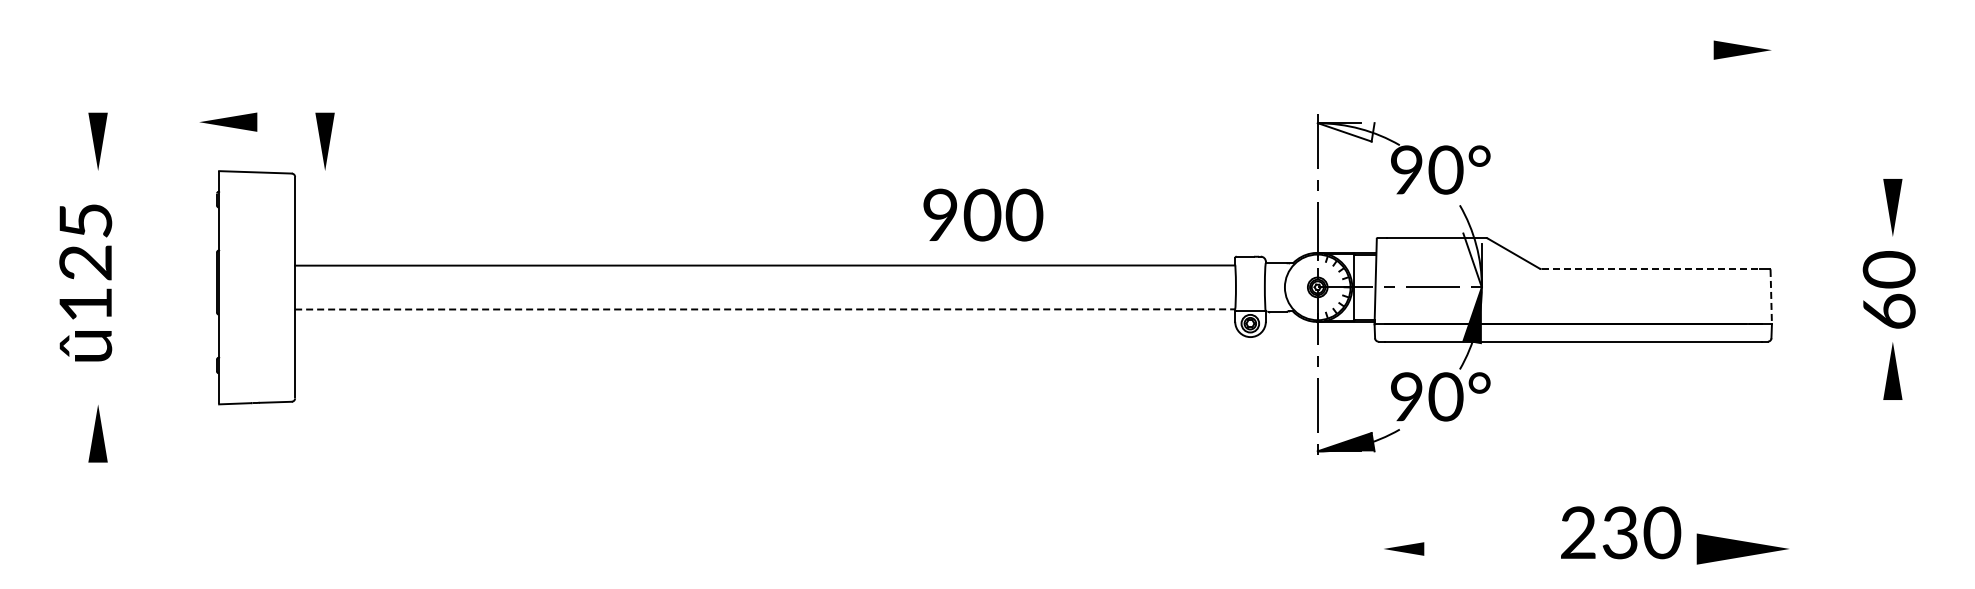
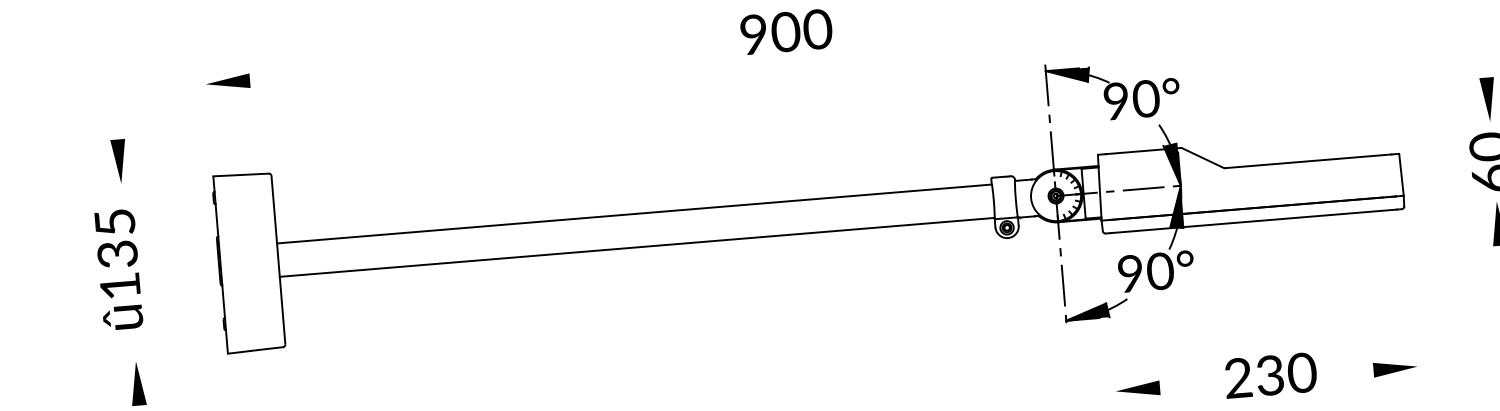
part: (228, 121) -> (228, 82), moved
fill: (1345, 132) -> (1067, 76), added
part: (324, 141) -> (291, 147), removed
text: (983, 214) -> (786, 31), moved
fill: (1472, 258) -> (1171, 164), added
text: (86, 262) -> (118, 254), 125 -> 135
line: (1651, 269) -> (1308, 161), dashed -> solid
line: (1771, 297) -> (1401, 175), dashed -> solid
line: (765, 309) -> (637, 247), dashed -> solid
text: (1621, 532) -> (1271, 375), moved
part: (1403, 548) -> (1137, 389), size x1.43
part: (1741, 548) -> (1394, 368), size x0.62

